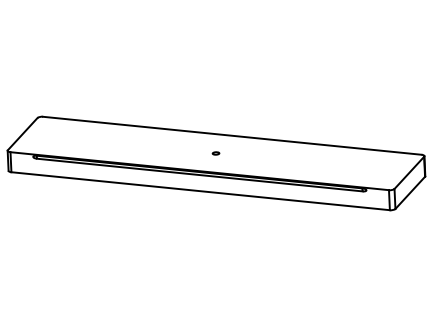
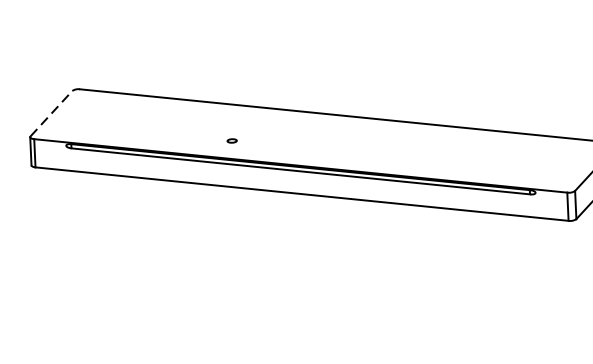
line: (22, 134) -> (51, 114), solid -> dashed
part: (215, 153) -> (231, 140), moved

